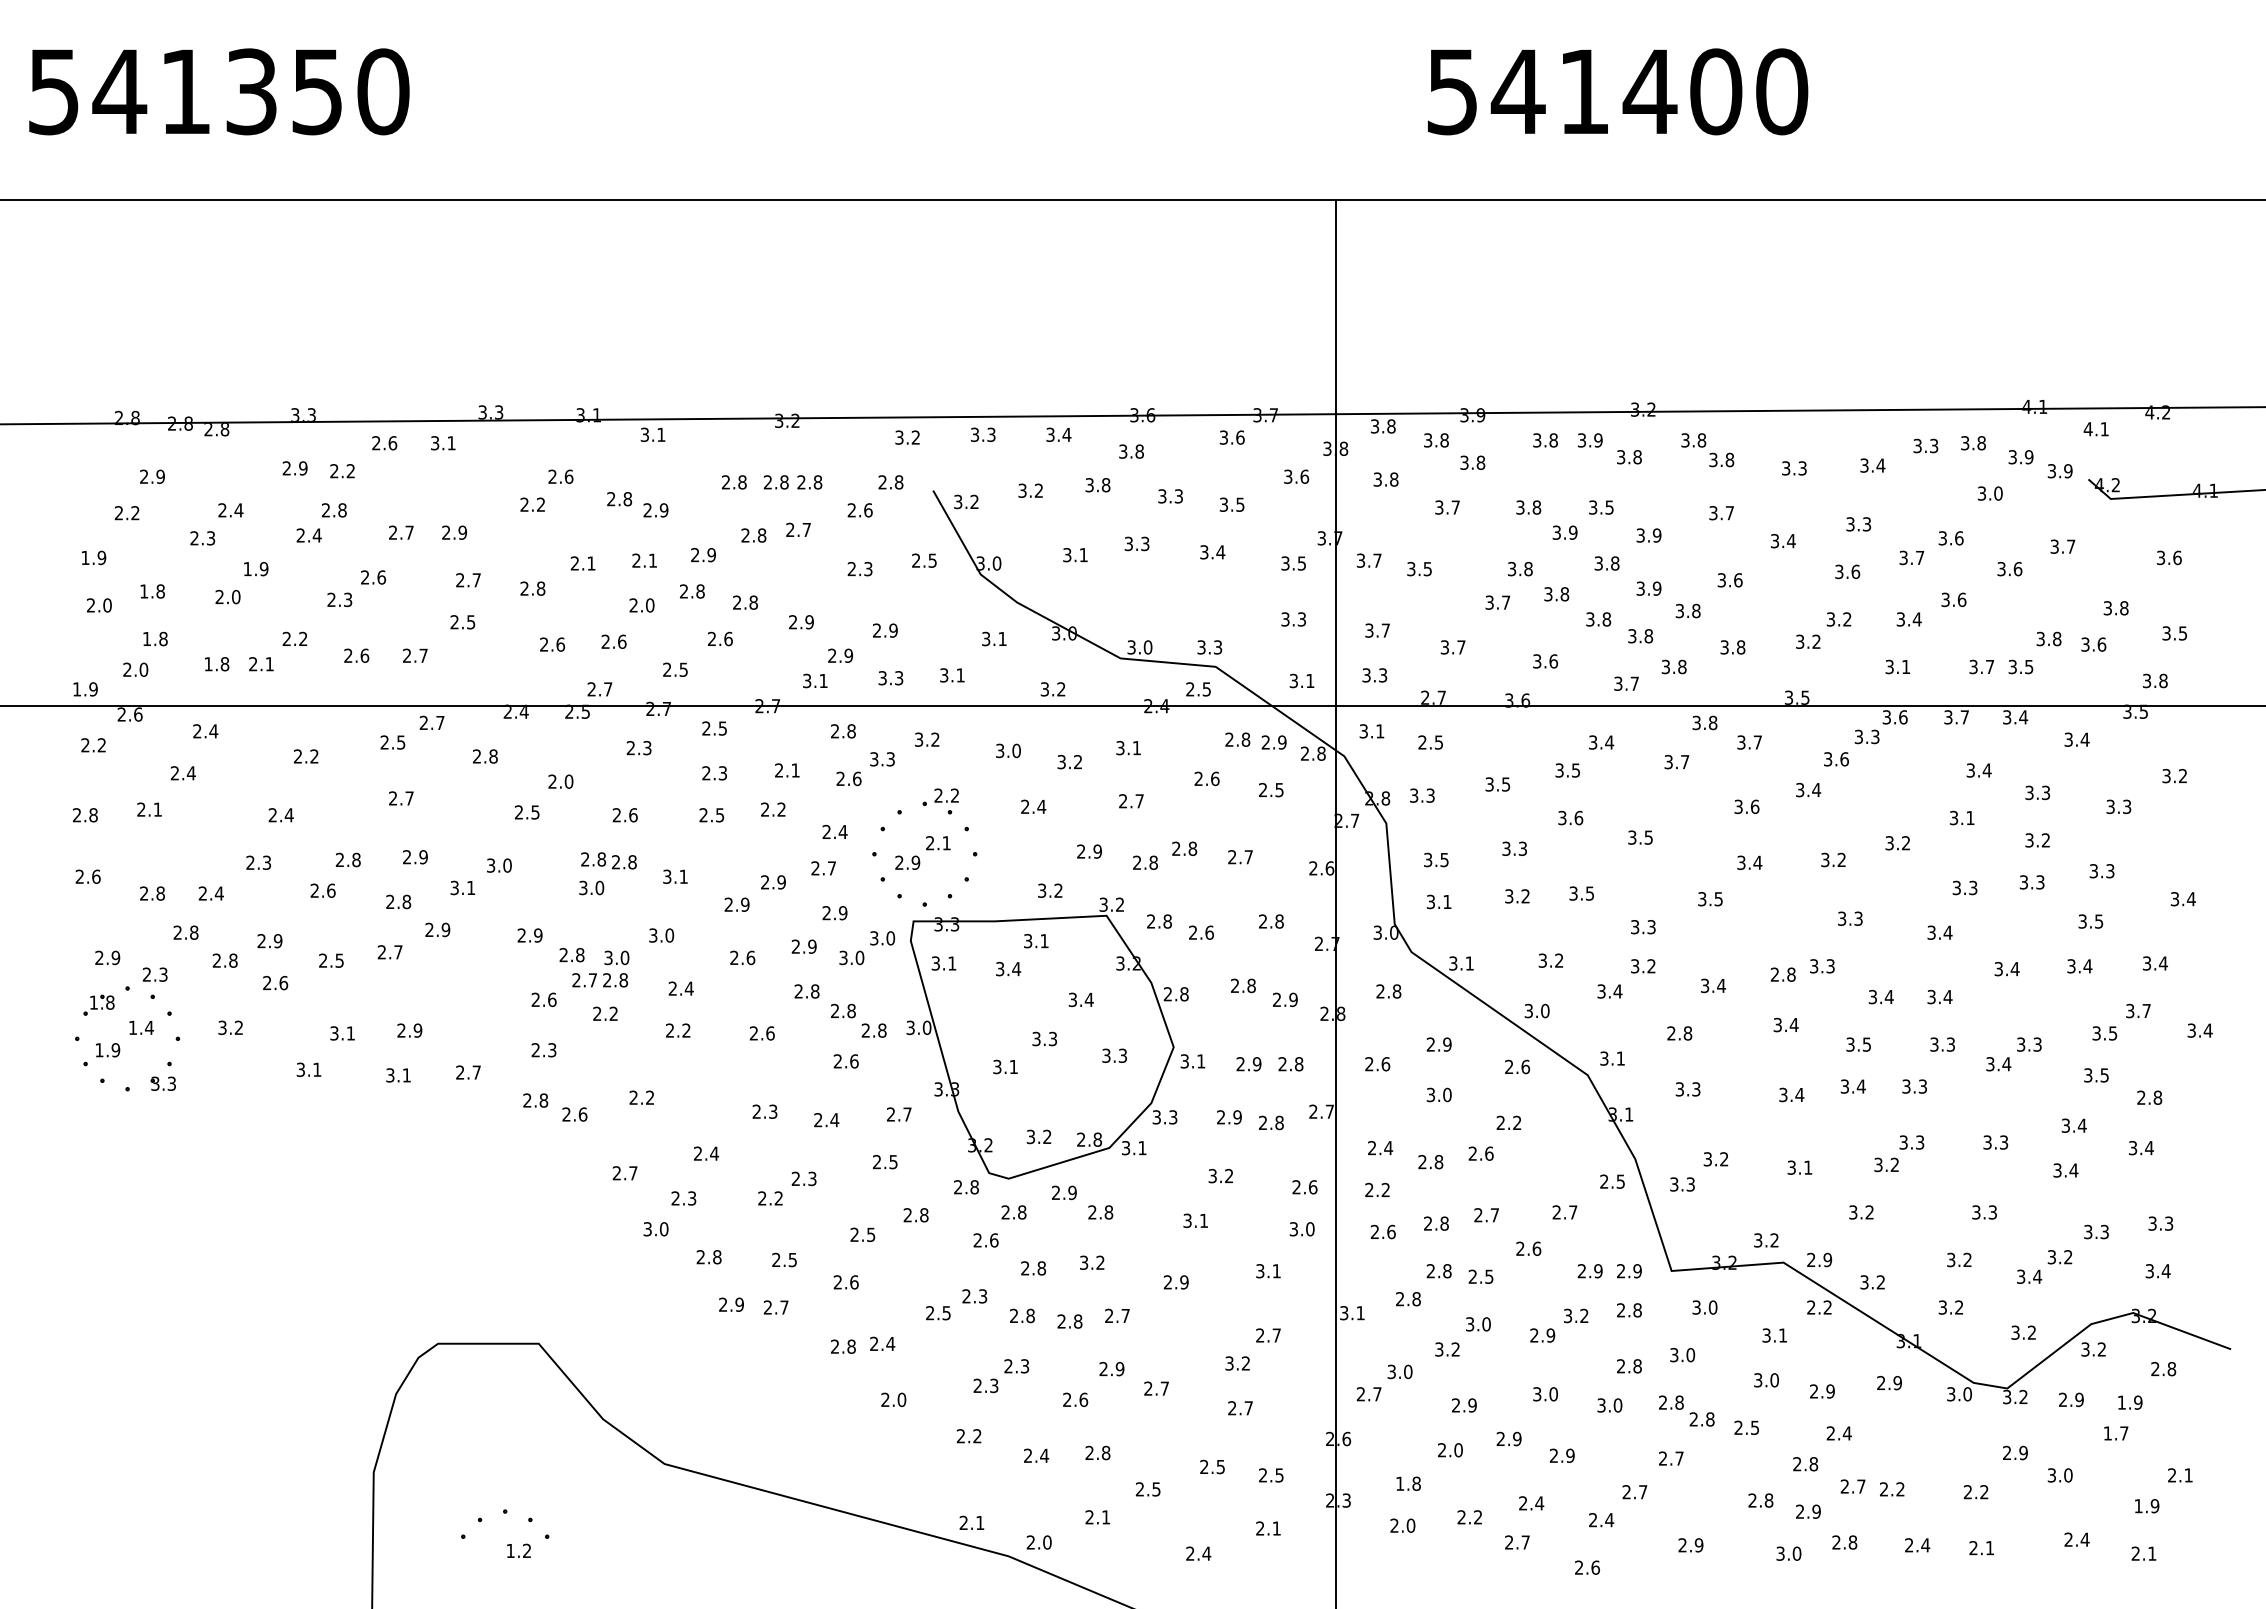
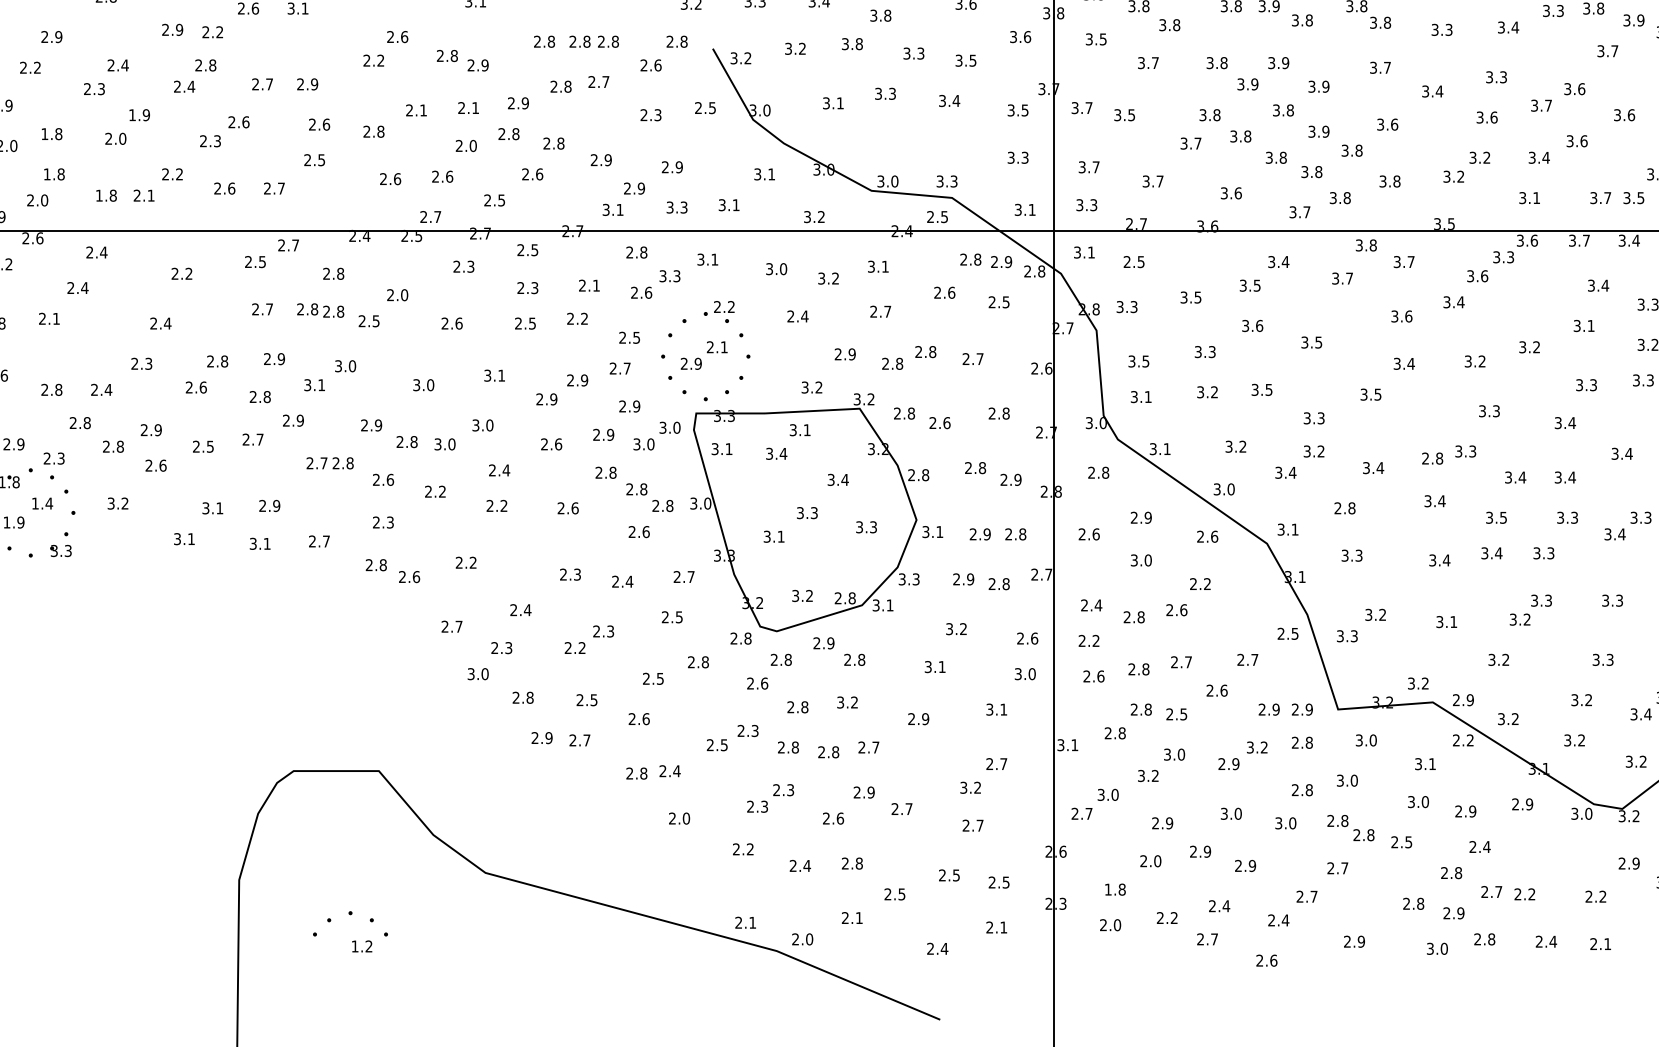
text: (1394, 479) -> (1103, 39), 3.8 -> 3.5
text: (1998, 493) -> (1614, 51), 3.0 -> 3.7
text: (1609, 507) -> (1285, 63), 3.5 -> 3.9
text: (476, 580) -> (326, 124), 2.7 -> 2.6
text: (935, 739) -> (714, 259), 3.2 -> 3.1
text: (842, 832) -> (636, 338), 2.4 -> 2.5
text: (608, 860) -> (320, 310), moved
text: (599, 980) -> (329, 463), moved

